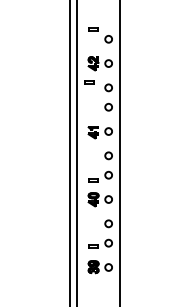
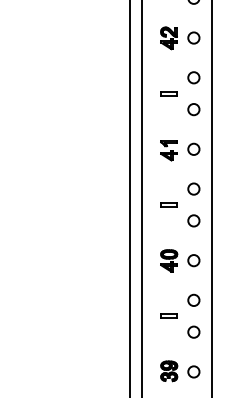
part: (89, 82) -> (169, 93), moved
part: (93, 180) -> (169, 204), moved
part: (93, 246) -> (169, 316), moved

